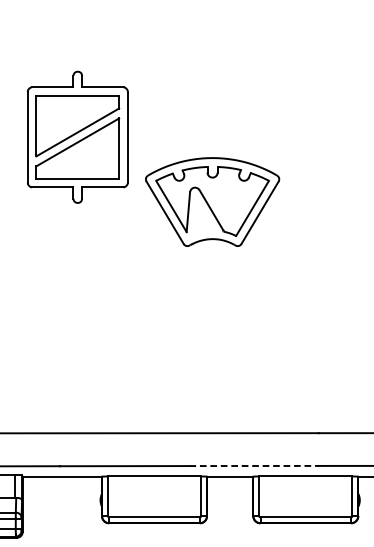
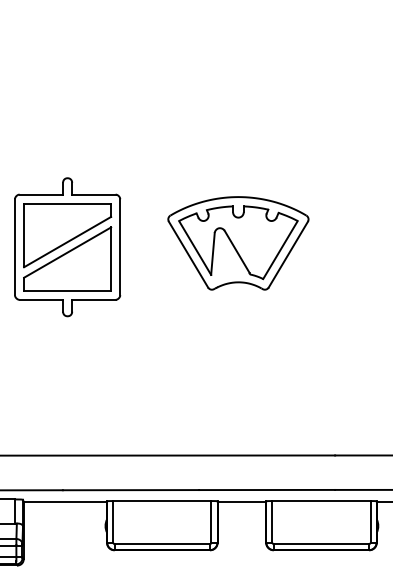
part: (77, 137) -> (67, 247), moved
part: (212, 202) -> (238, 243), moved
line: (254, 466) -> (267, 490), dashed -> solid

